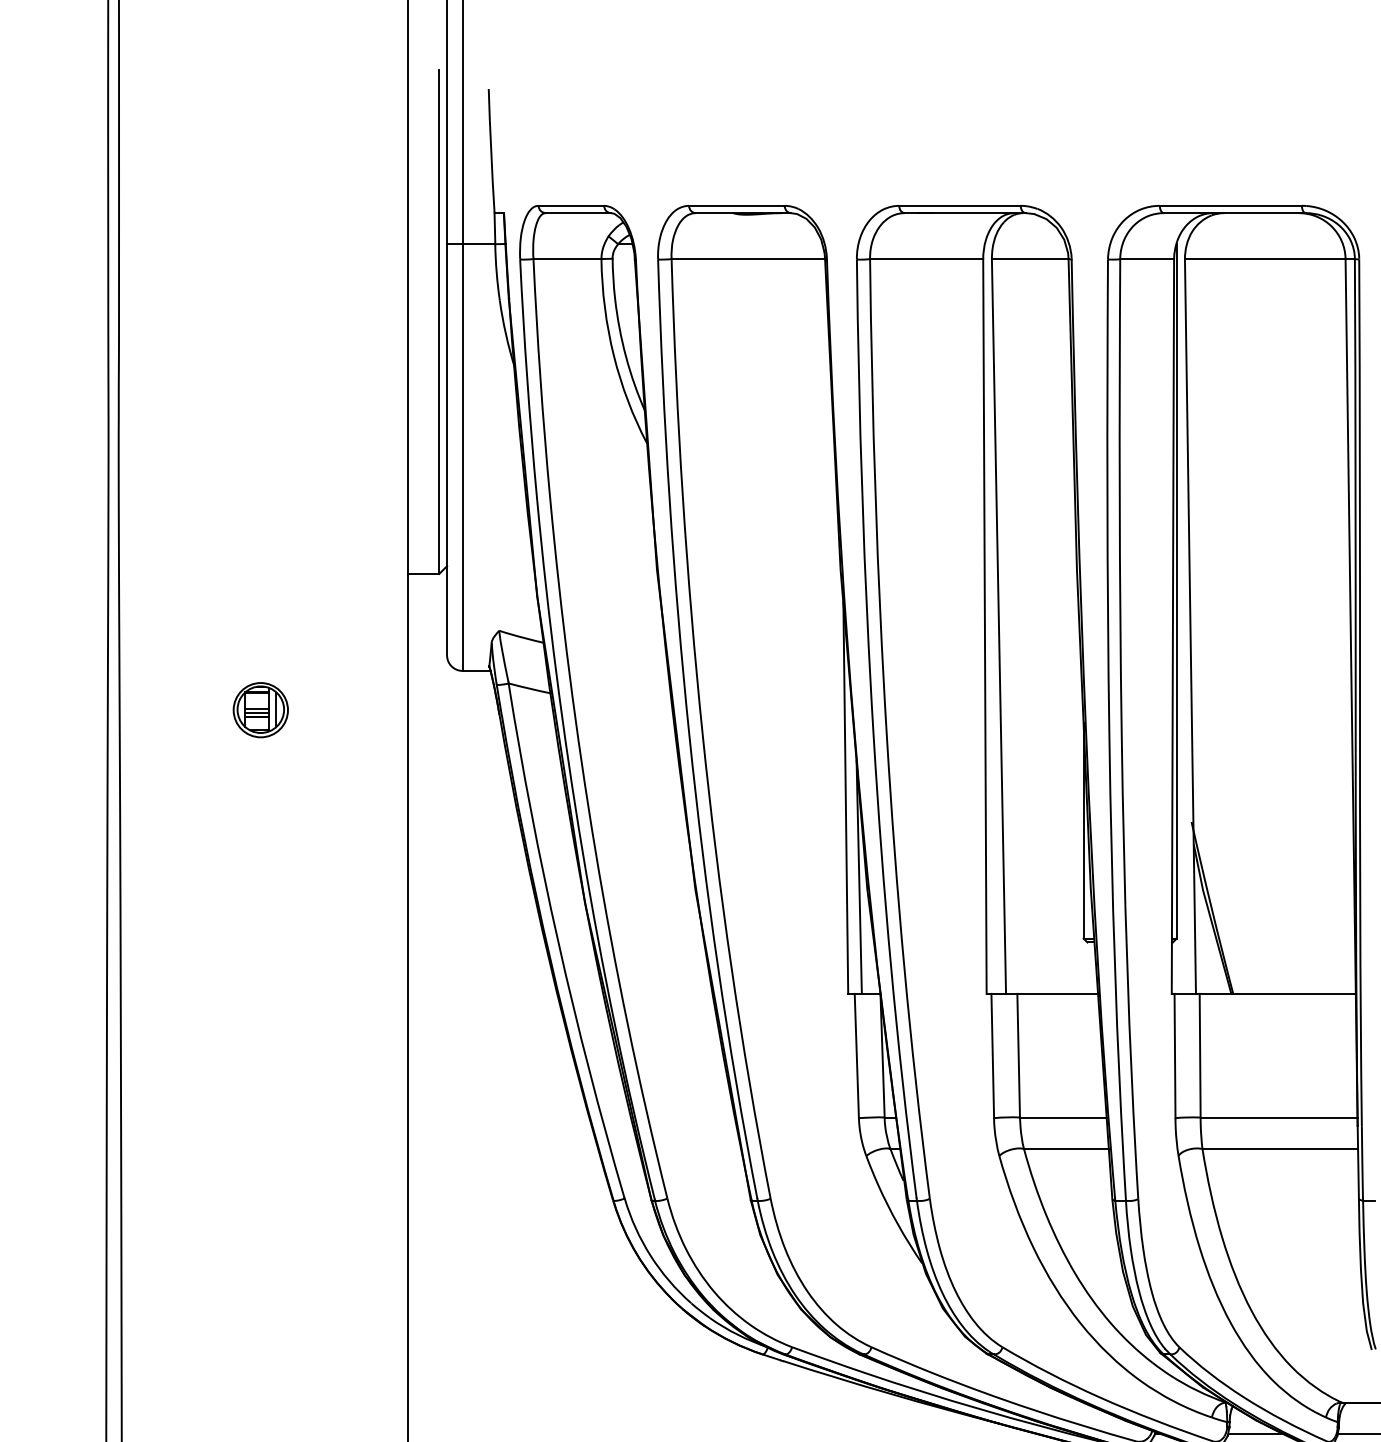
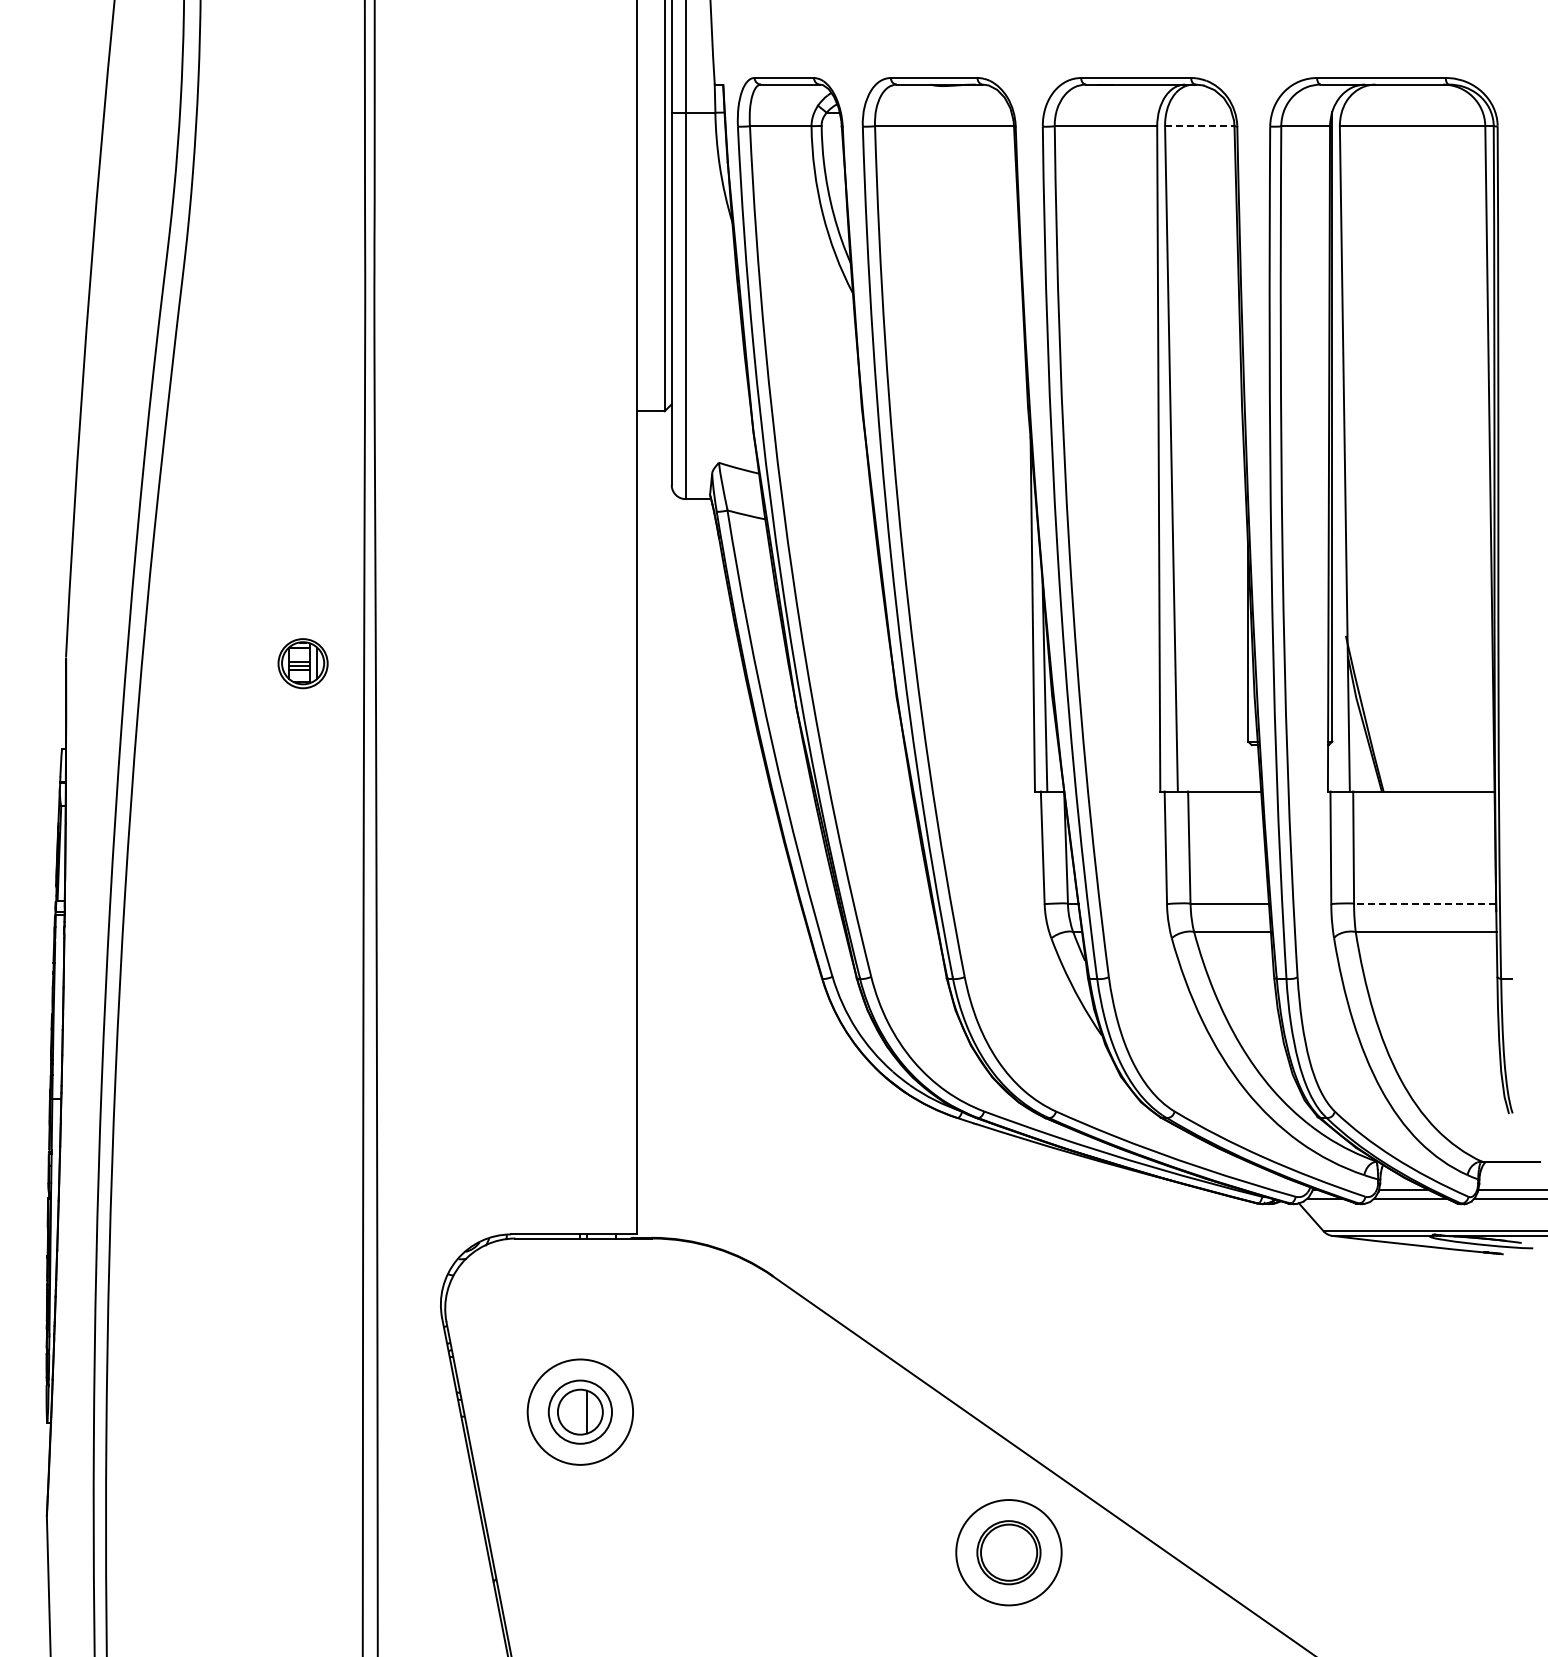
line: (1029, 259) -> (1199, 126), solid -> dashed
part: (260, 709) -> (302, 663), moved
line: (1278, 1117) -> (1424, 903), solid -> dashed

